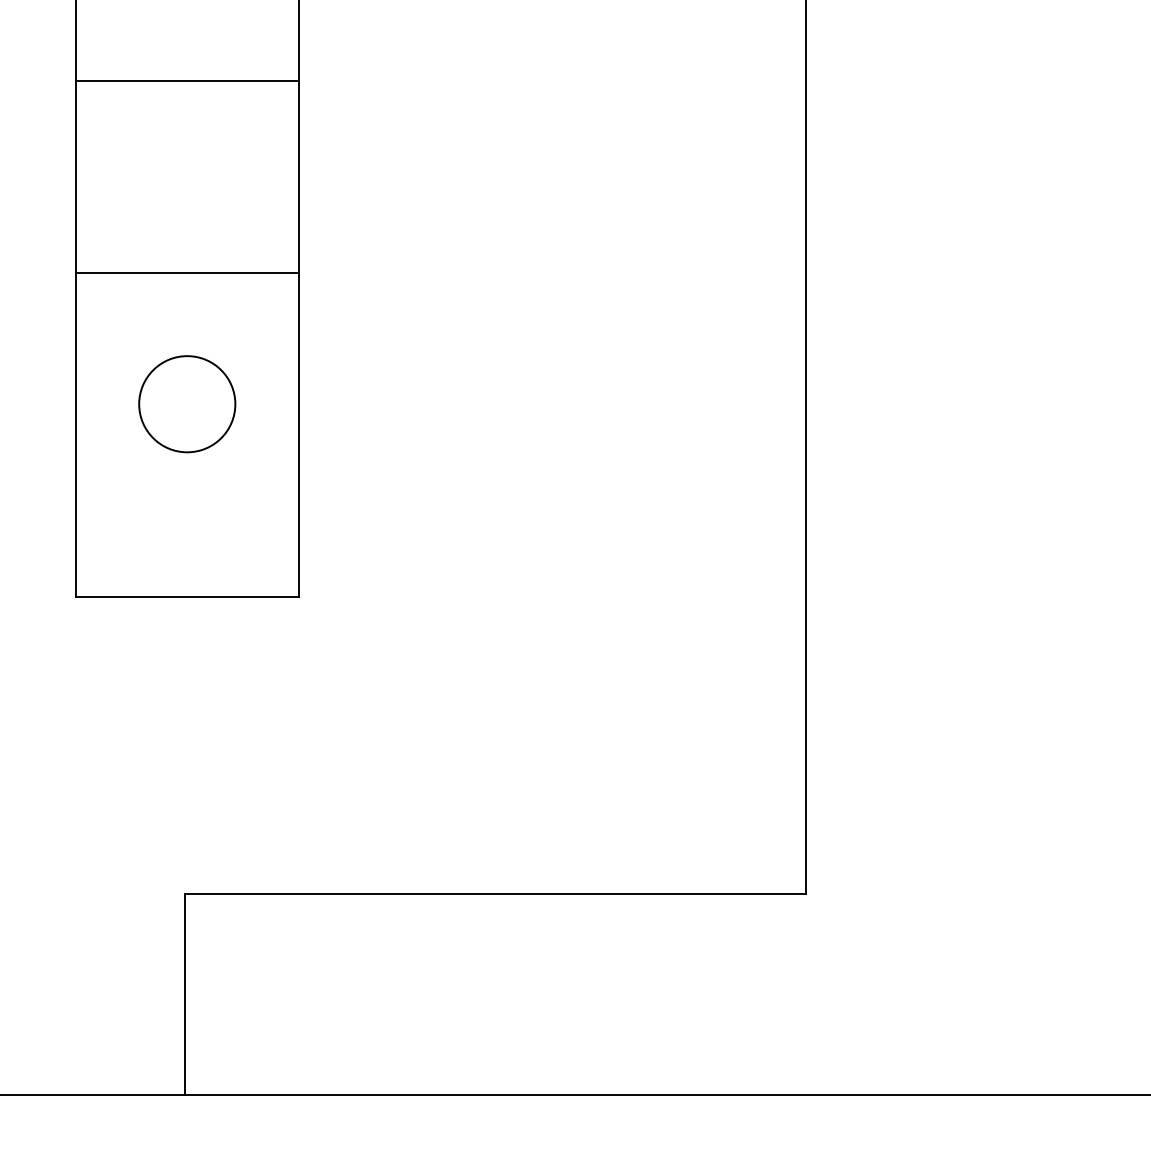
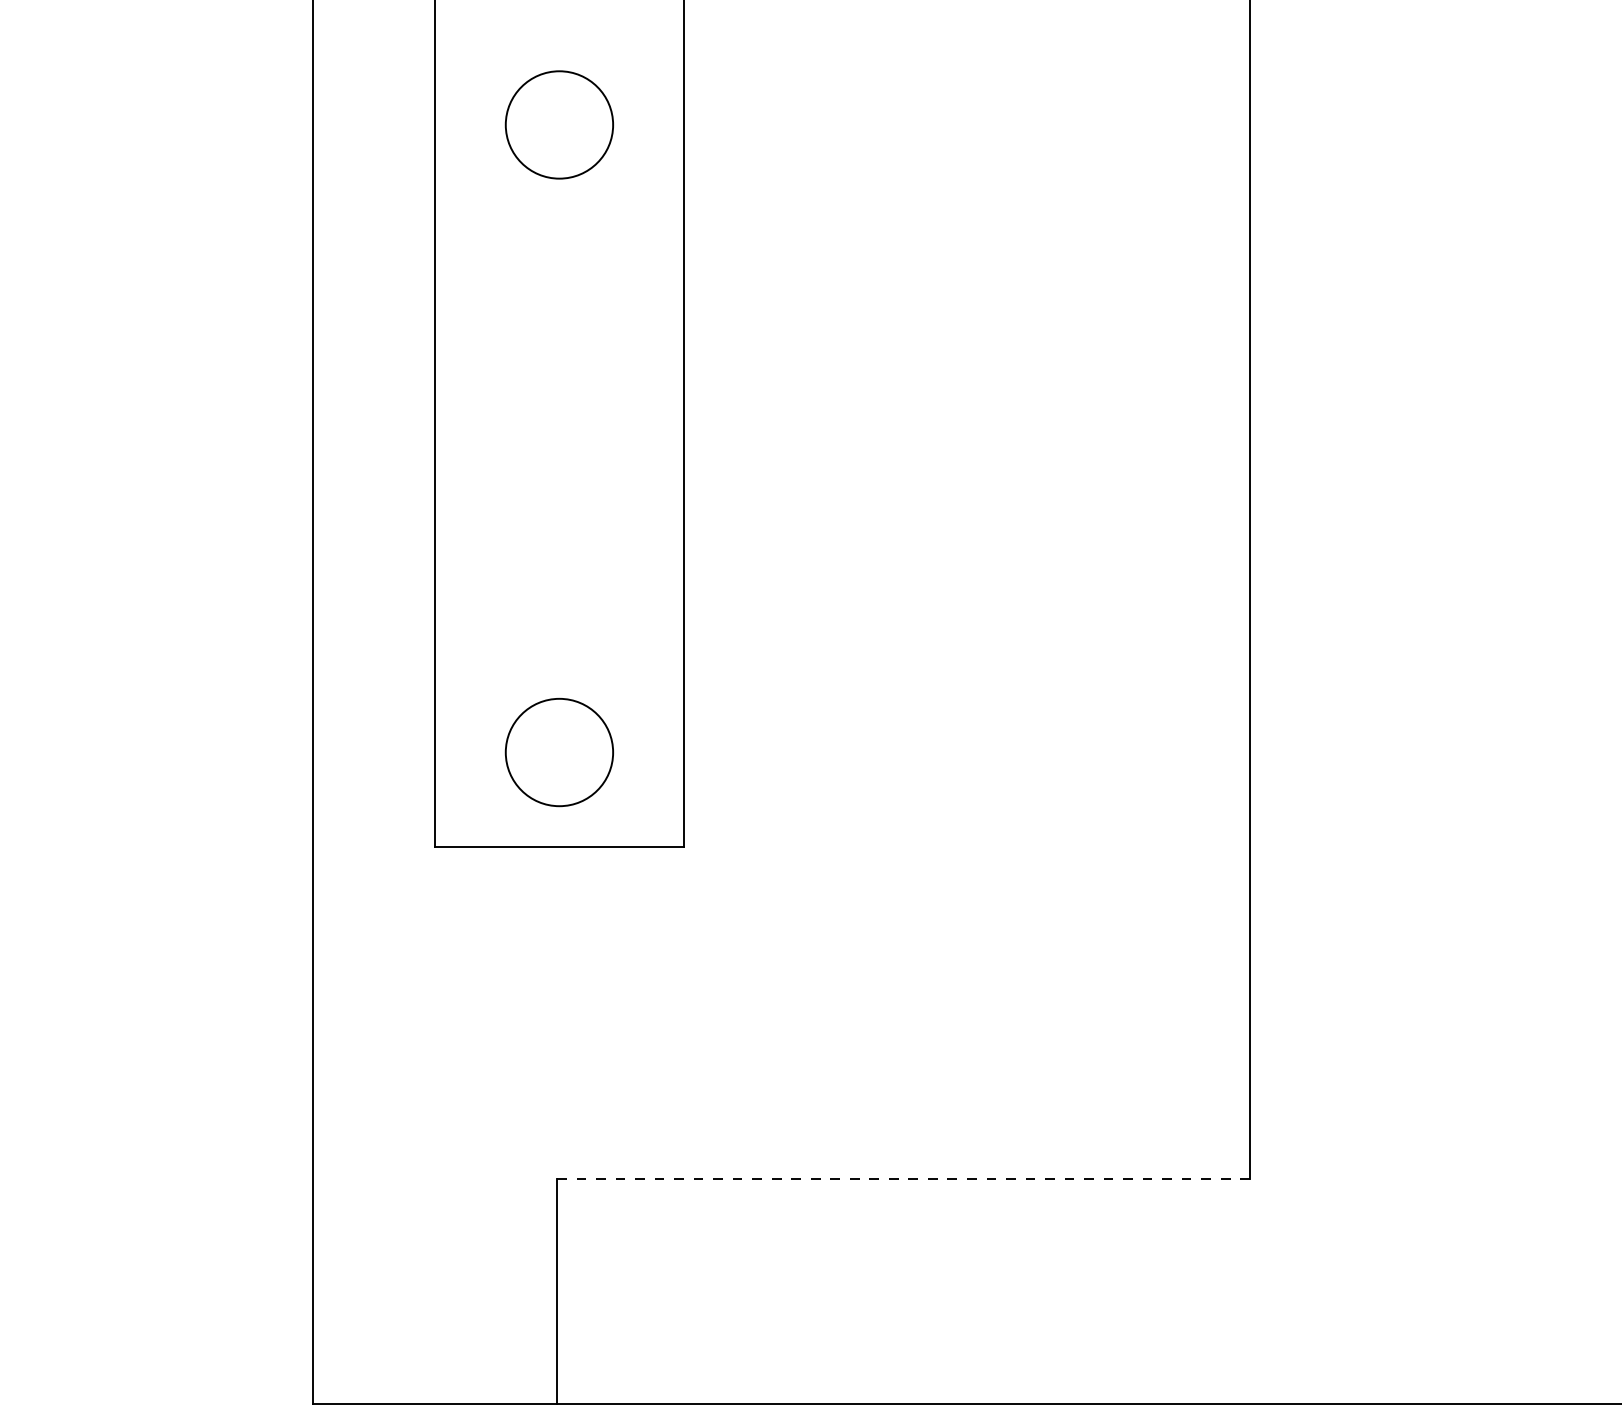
line: (187, 80) -> (559, 271), removed
line: (187, 273) -> (559, 486), removed
circle: (186, 404) -> (558, 752), moved
line: (495, 894) -> (903, 1179), solid -> dashed

